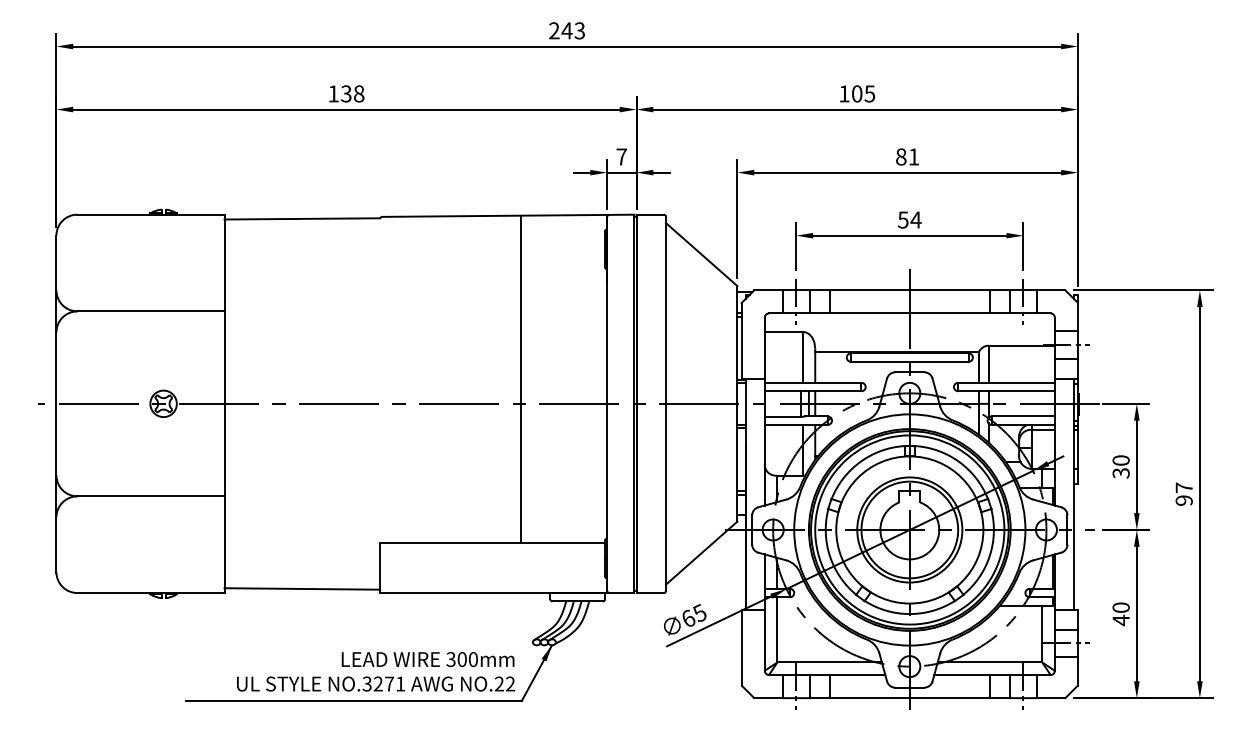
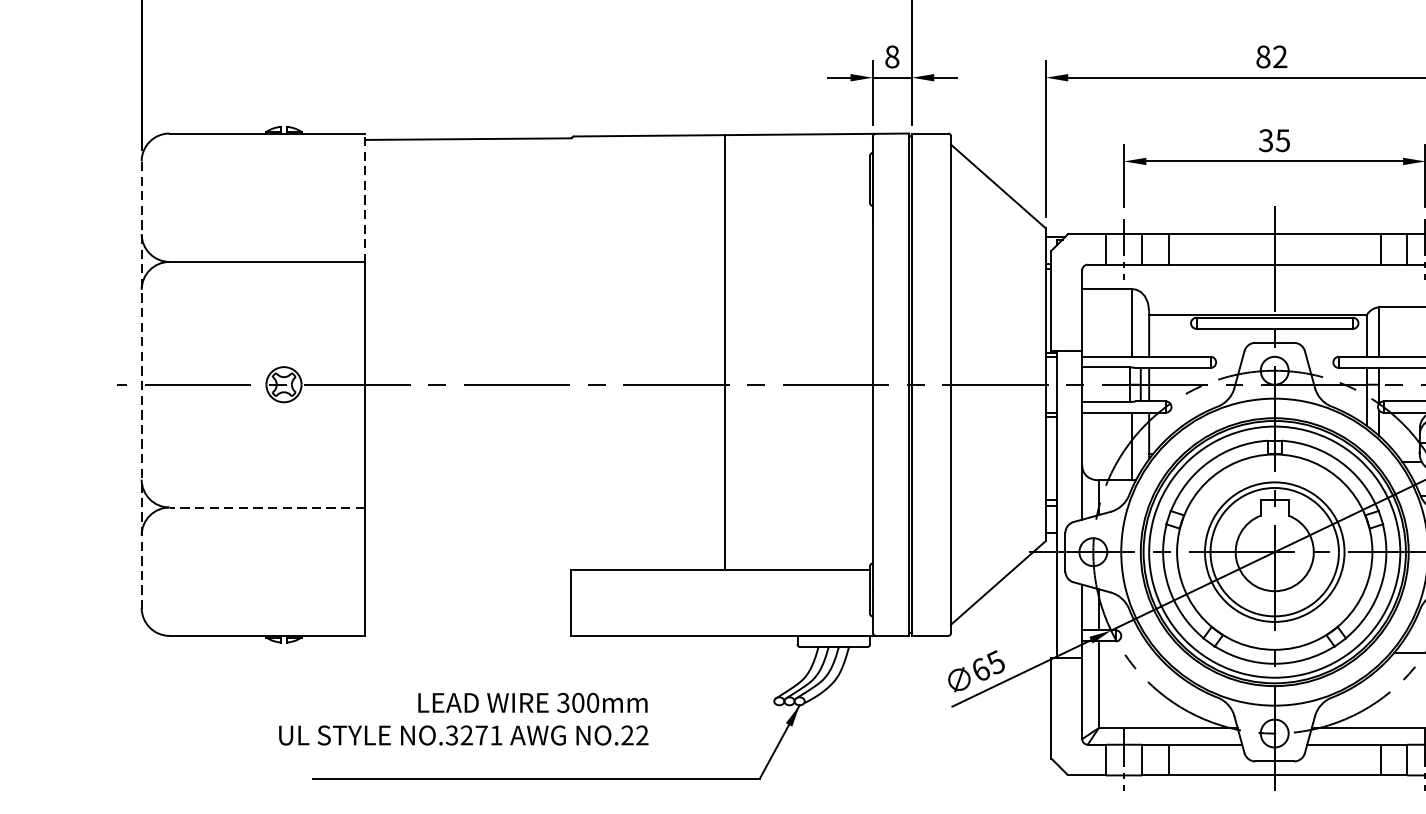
text: (621, 156) -> (891, 56), 7 -> 8
text: (913, 156) -> (1279, 56), 81 -> 82
text: (909, 219) -> (1274, 139), 54 -> 35
line: (224, 263) -> (364, 198), solid -> dashed
line: (520, 379) -> (724, 352), moved
line: (56, 404) -> (141, 385), solid -> dashed
line: (151, 496) -> (267, 507), solid -> dashed
line: (302, 588) -> (468, 629), removed
text: (376, 671) -> (464, 718), moved

